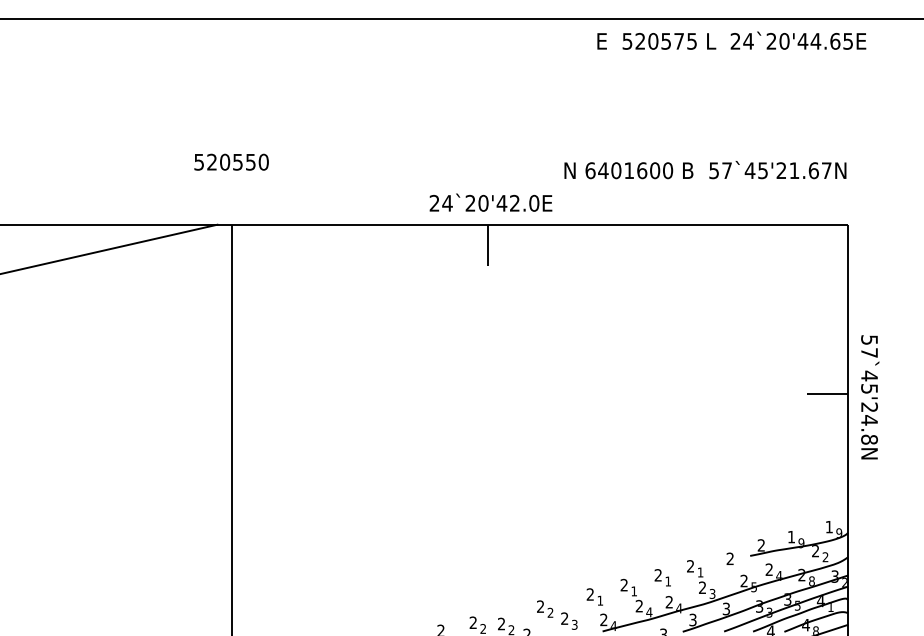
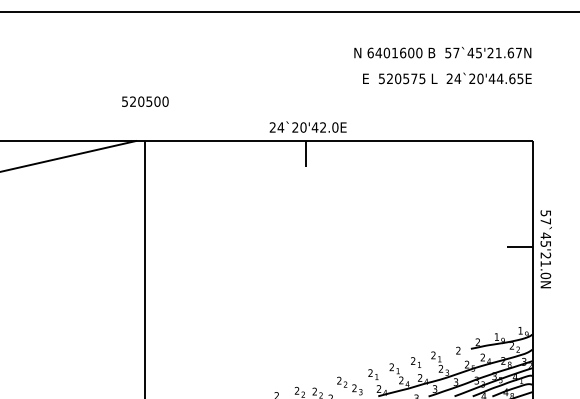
text: (731, 40) -> (447, 78), moved
text: (250, 161) -> (157, 101), 520550 -> 520500
text: (704, 169) -> (442, 52), moved
text: (868, 429) -> (545, 269), 57`45'24.8N -> 57`45'21.0N

